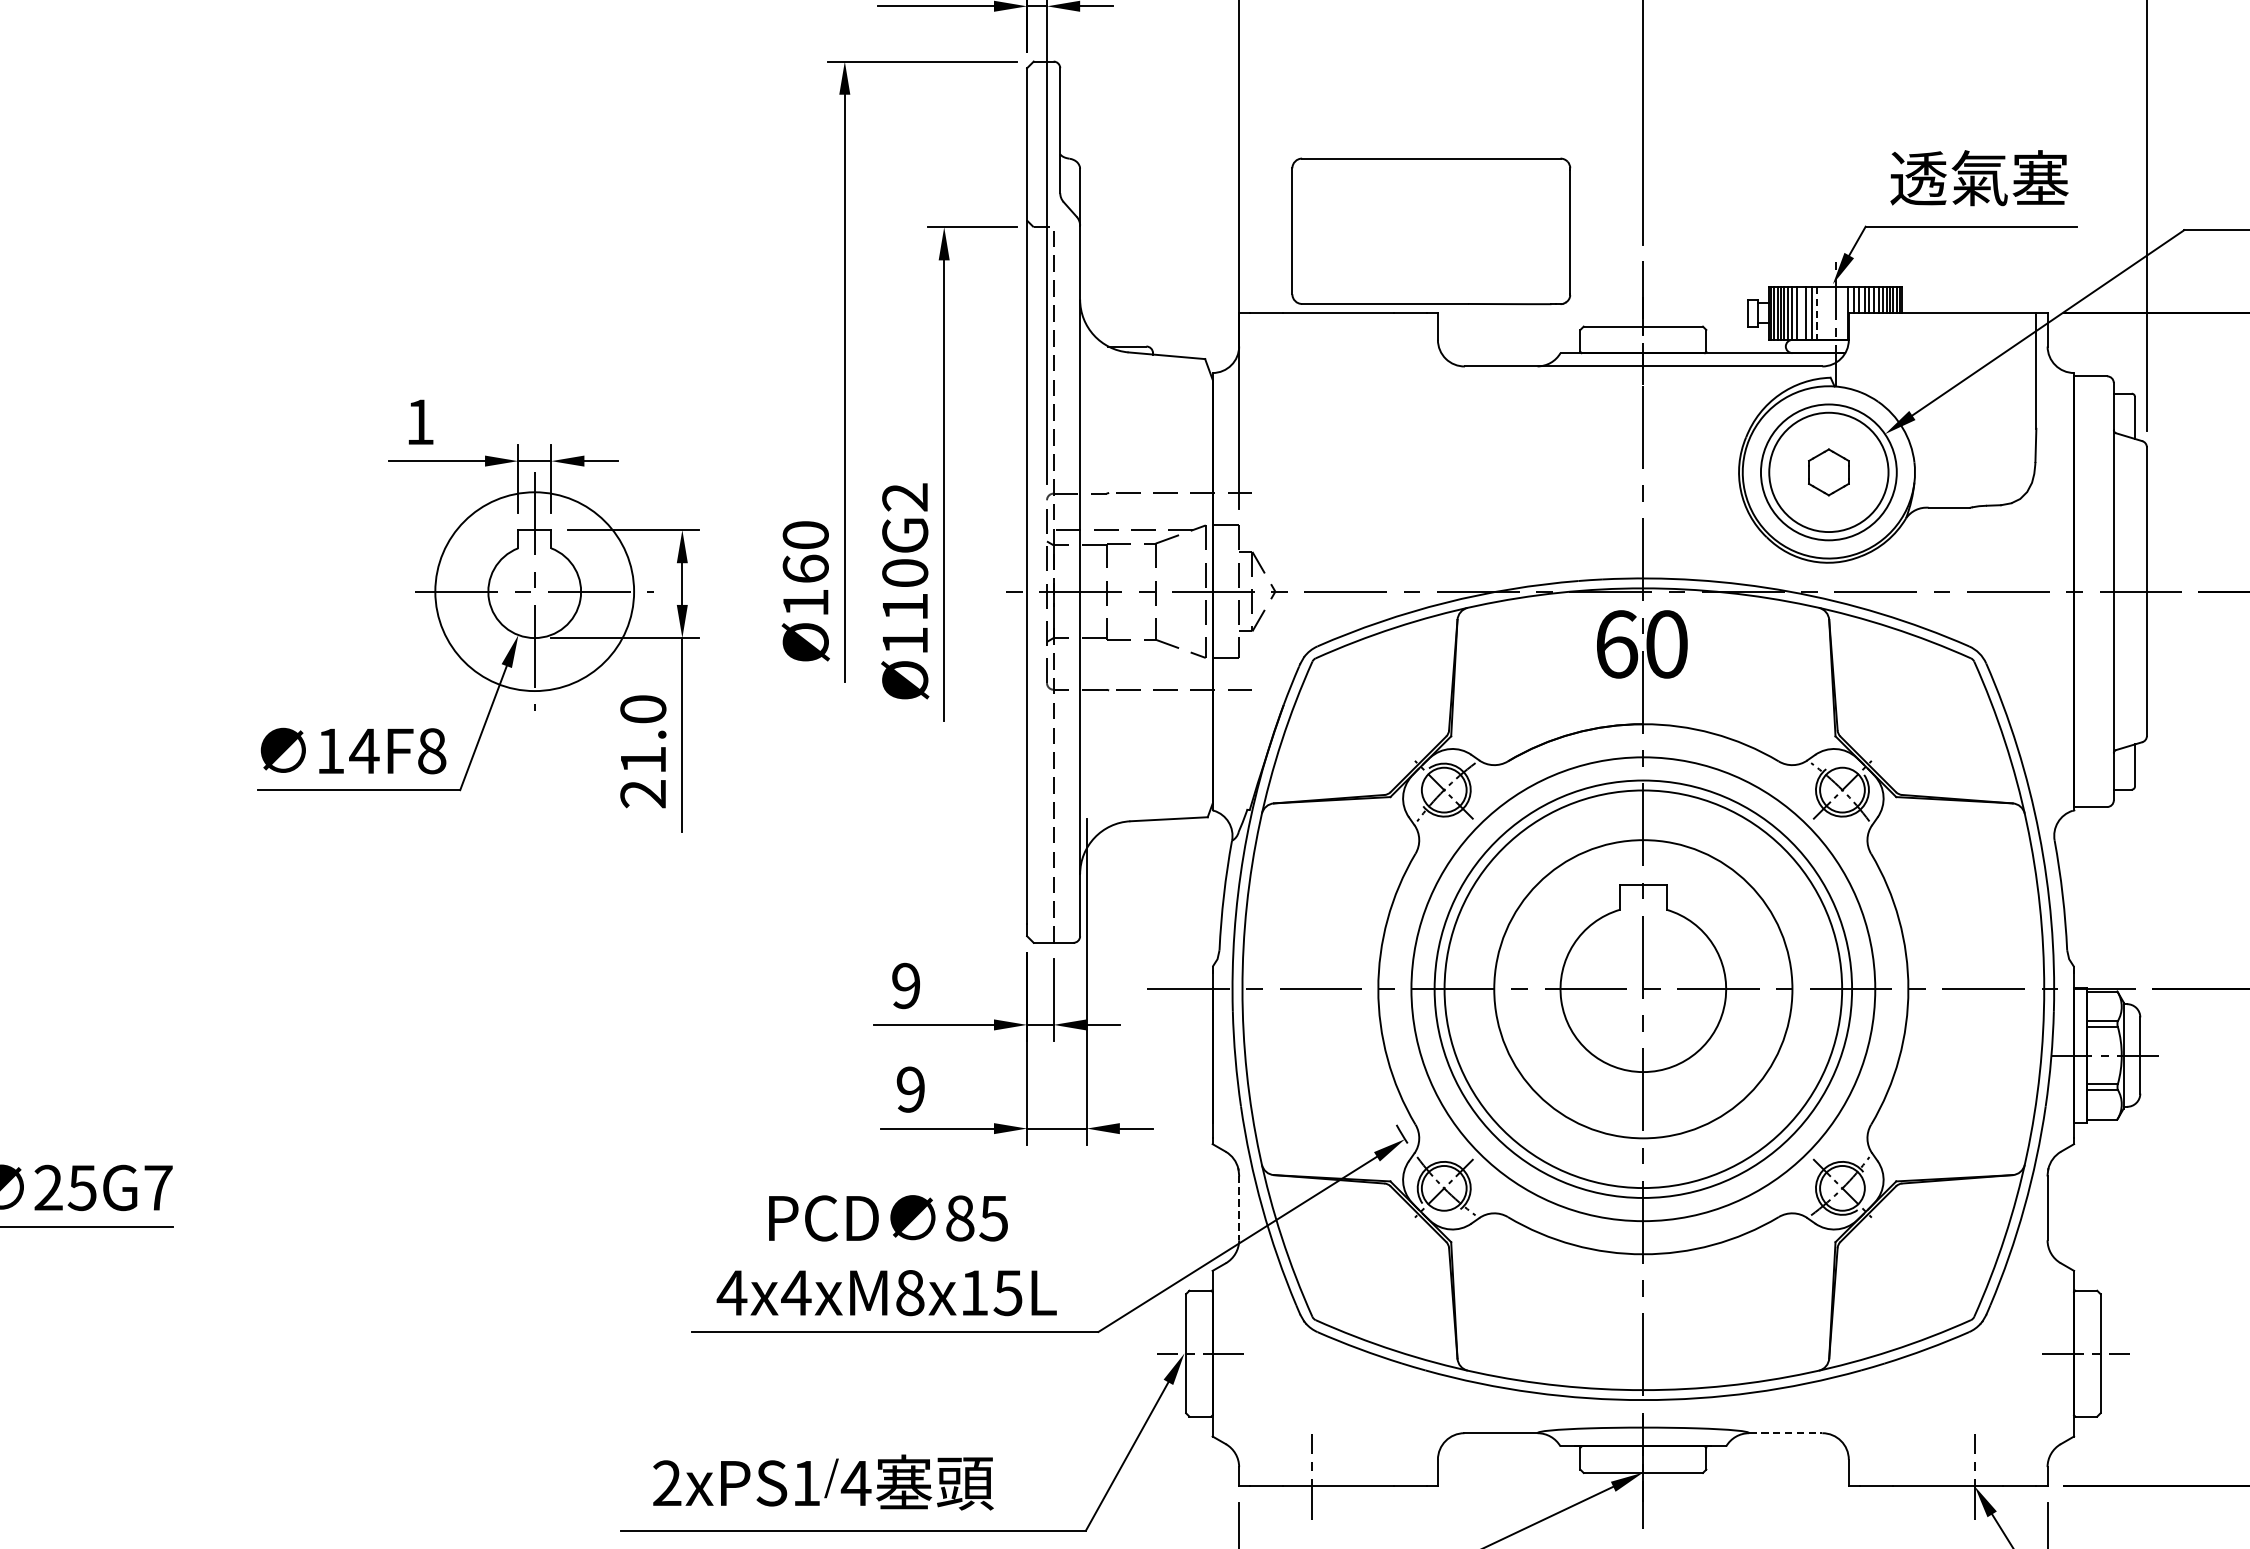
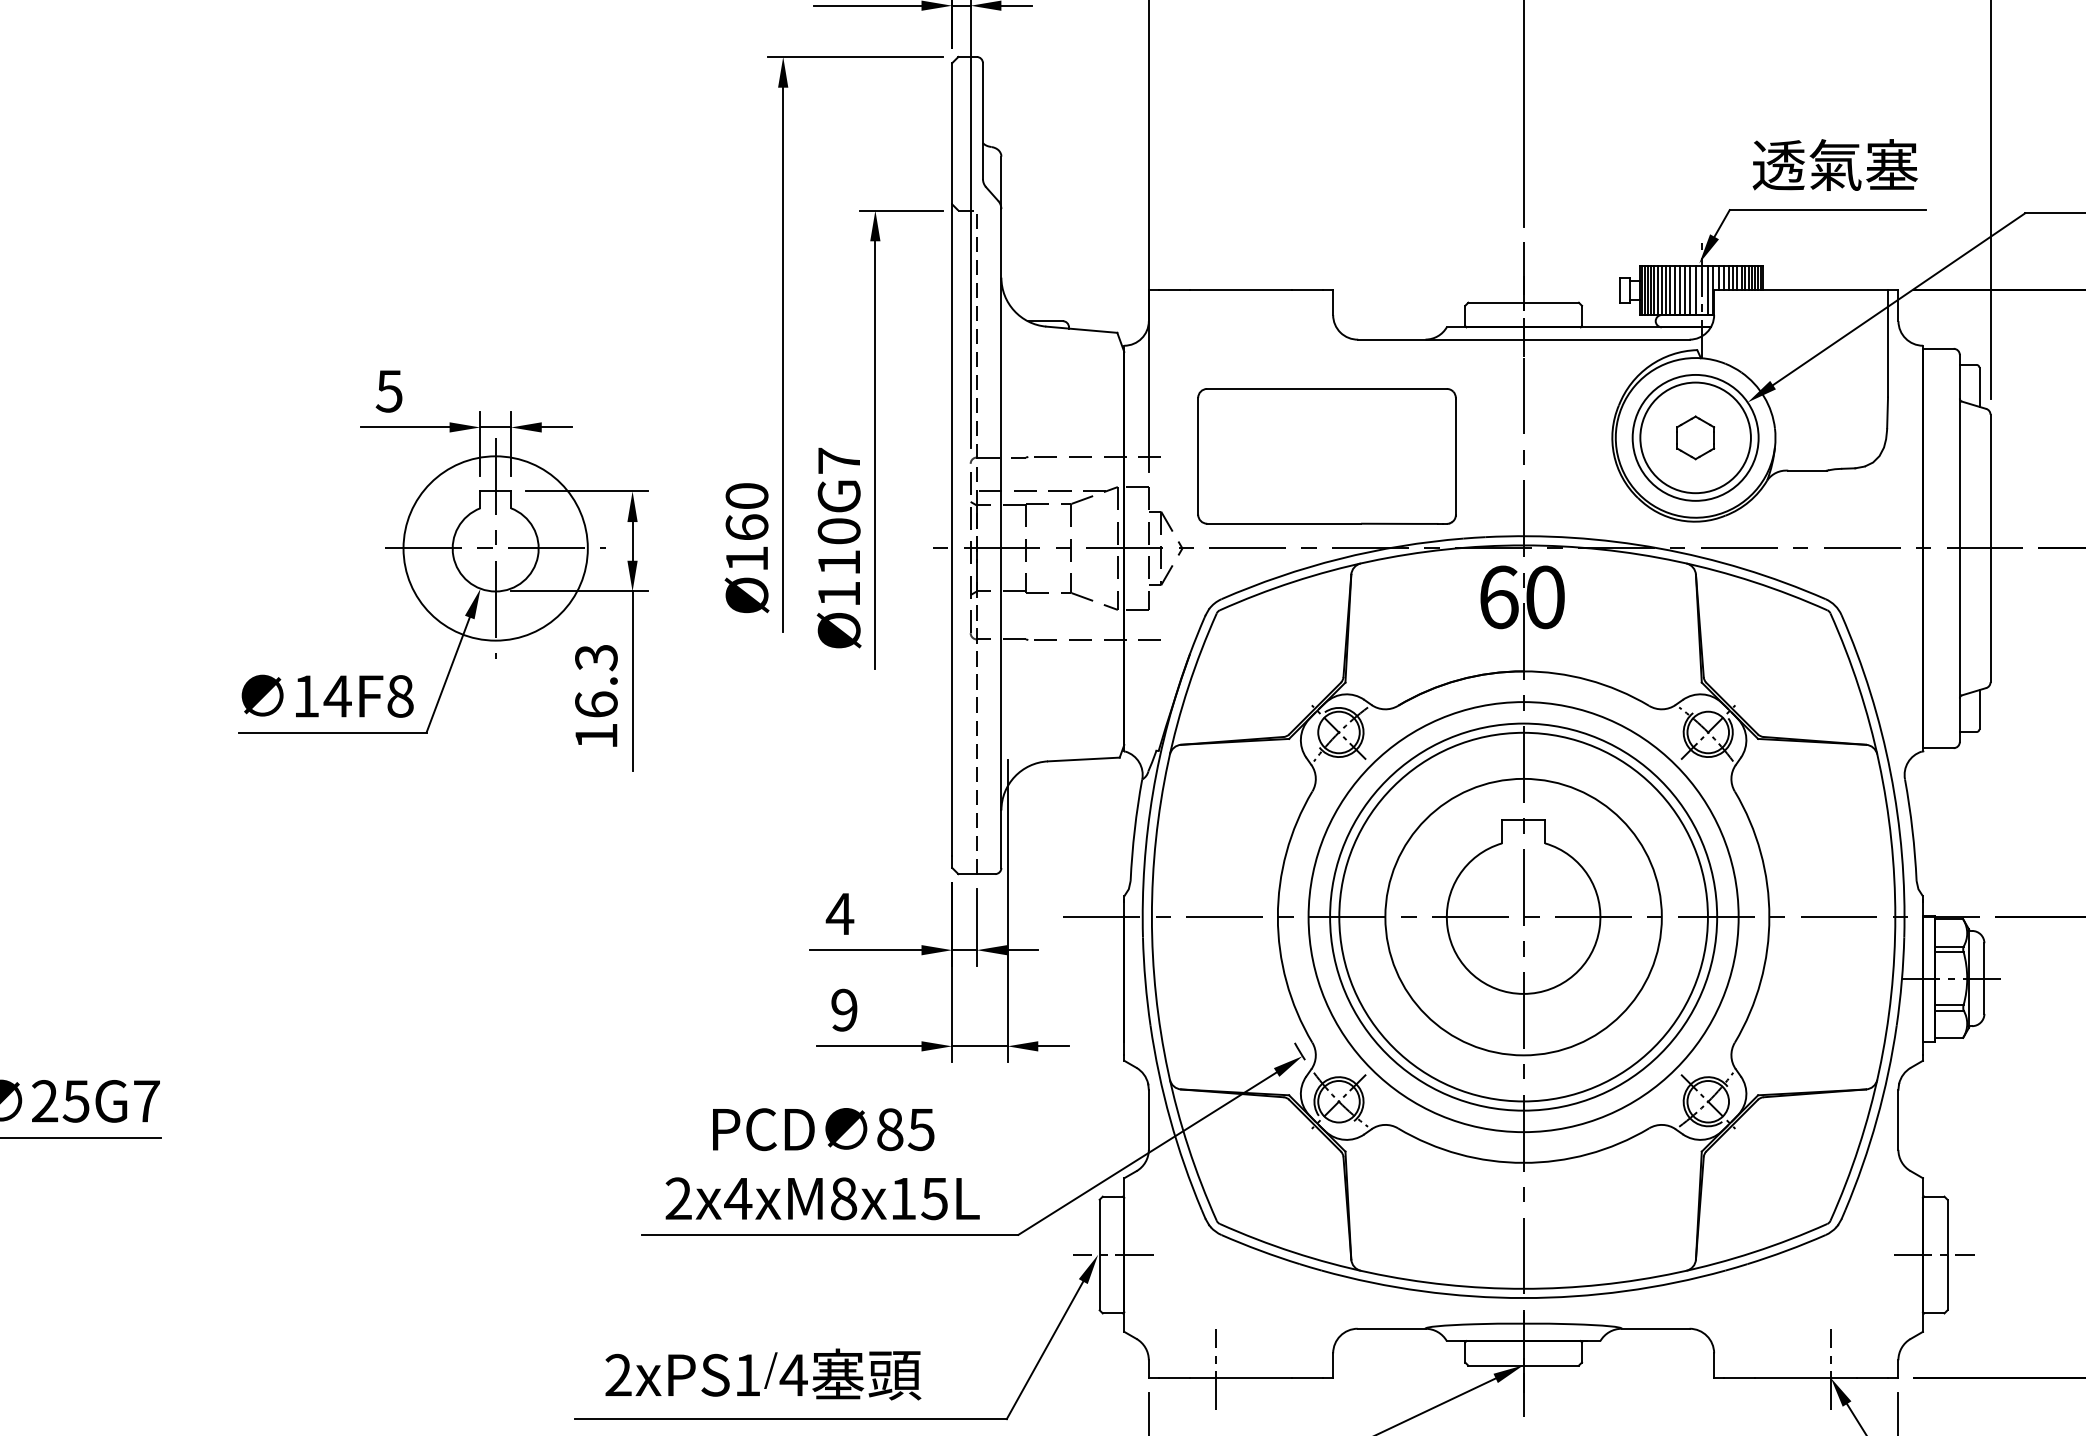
part: (1430, 231) -> (1326, 456), moved
line: (1801, 313) -> (1670, 290), added
line: (1816, 313) -> (1684, 290), dashed -> solid
line: (1823, 313) -> (1690, 290), added
line: (1828, 313) -> (1695, 290), added
line: (1841, 313) -> (1707, 290), added
text: (419, 422) -> (388, 391), 1 -> 5
text: (904, 496) -> (838, 460), Ø110G2 -> Ø110G7
text: (643, 751) -> (596, 696), 21.0 -> 16.3
text: (905, 985) -> (839, 913), 9 -> 4
line: (1238, 1208) -> (1148, 1120), dashed -> solid
text: (731, 1292) -> (678, 1198), 4x4xM8x15L -> 2x4xM8x15L
line: (1785, 1432) -> (1655, 1328), dashed -> solid

